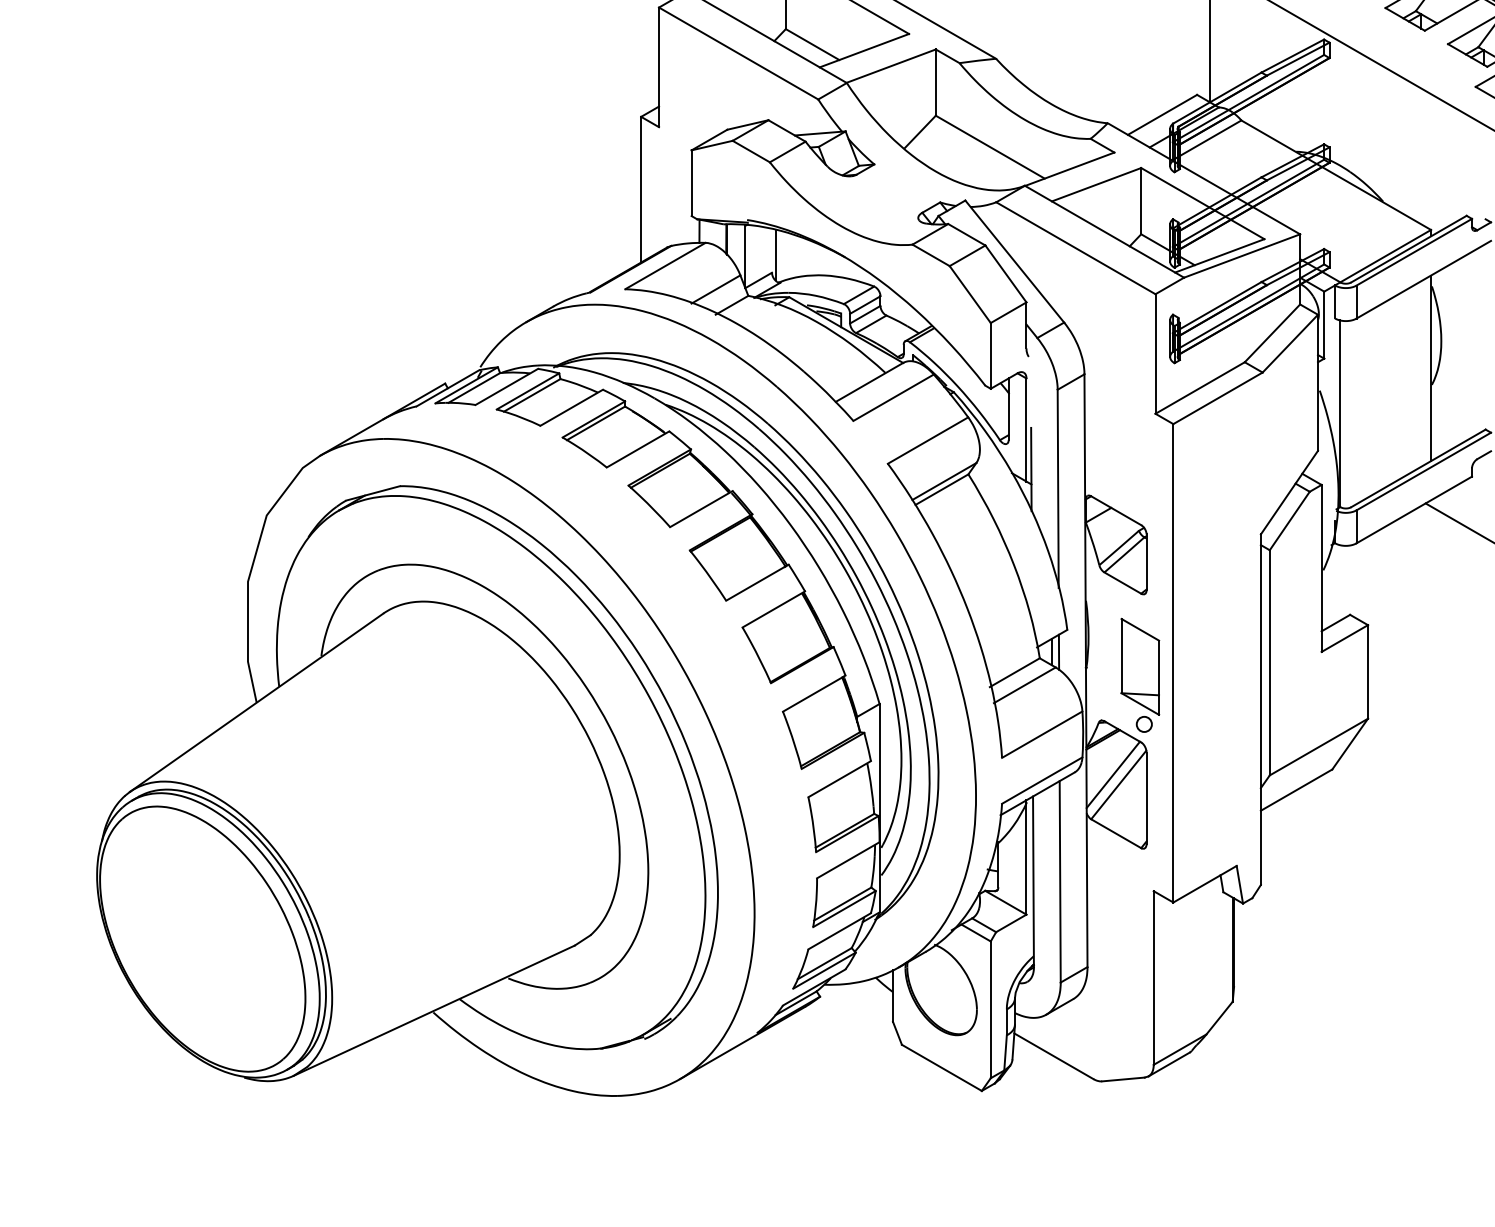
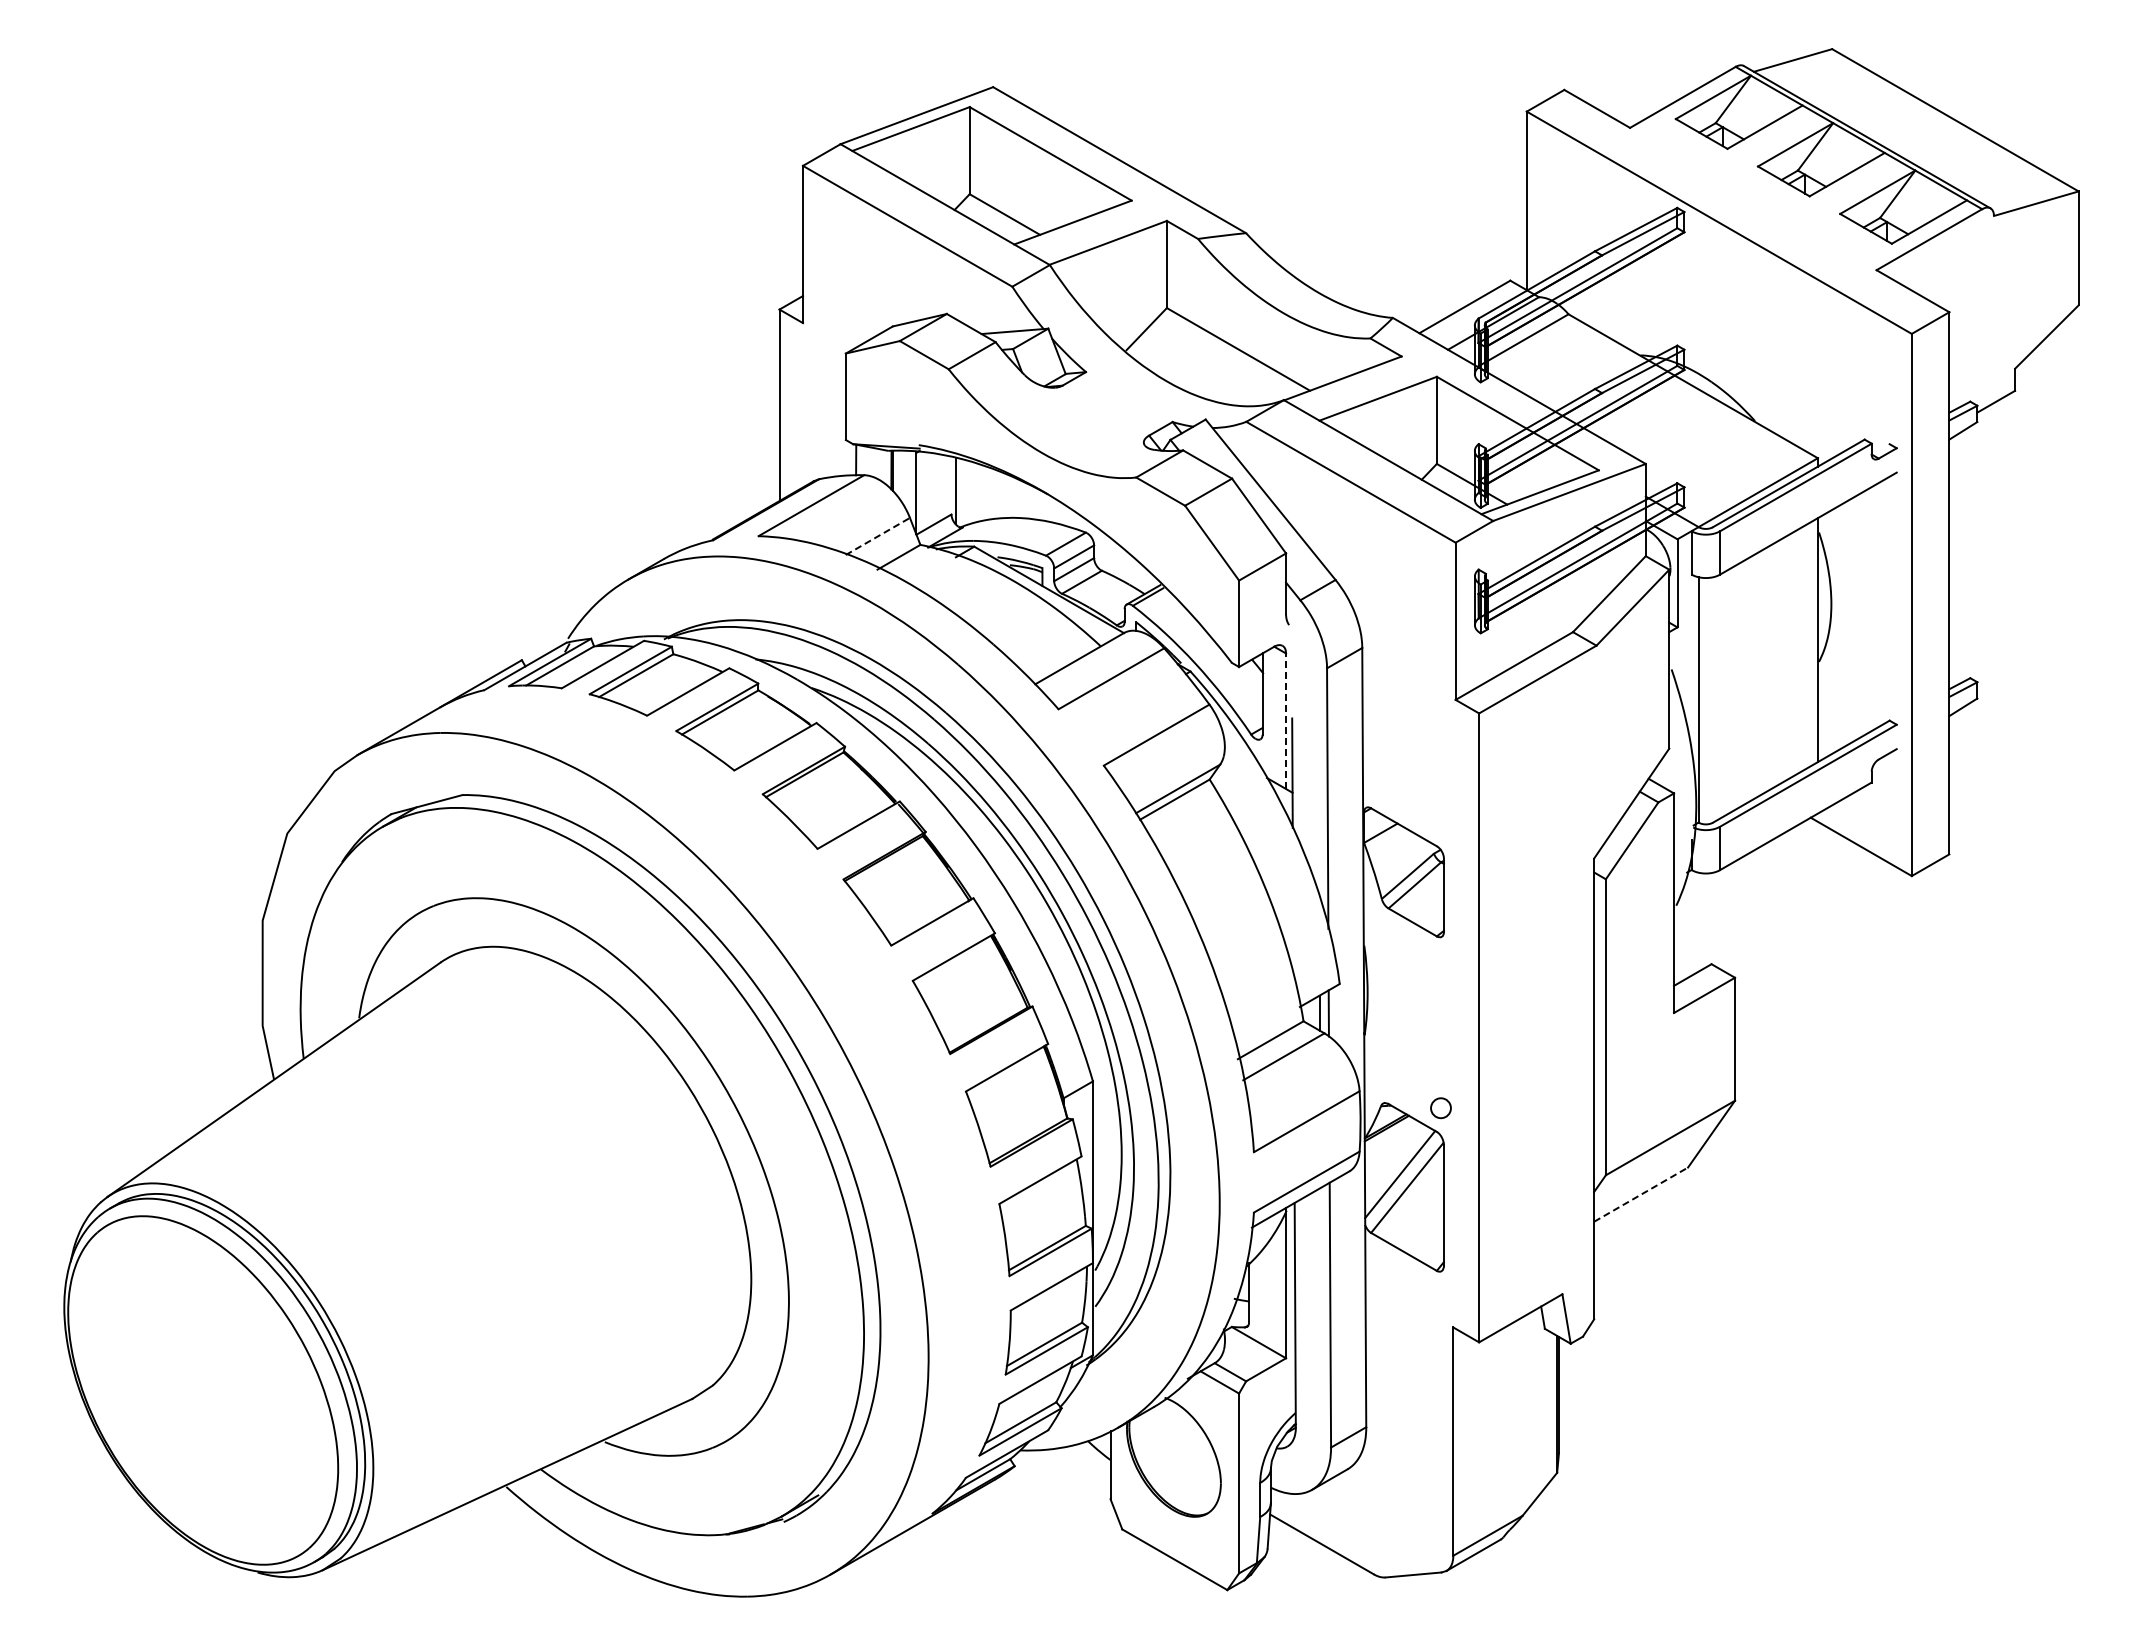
line: (716, 289) -> (878, 536), solid -> dashed
line: (1026, 430) -> (1286, 721), solid -> dashed
part: (1140, 666) -> (1435, 1032), removed
line: (1296, 790) -> (1641, 1194), solid -> dashed

